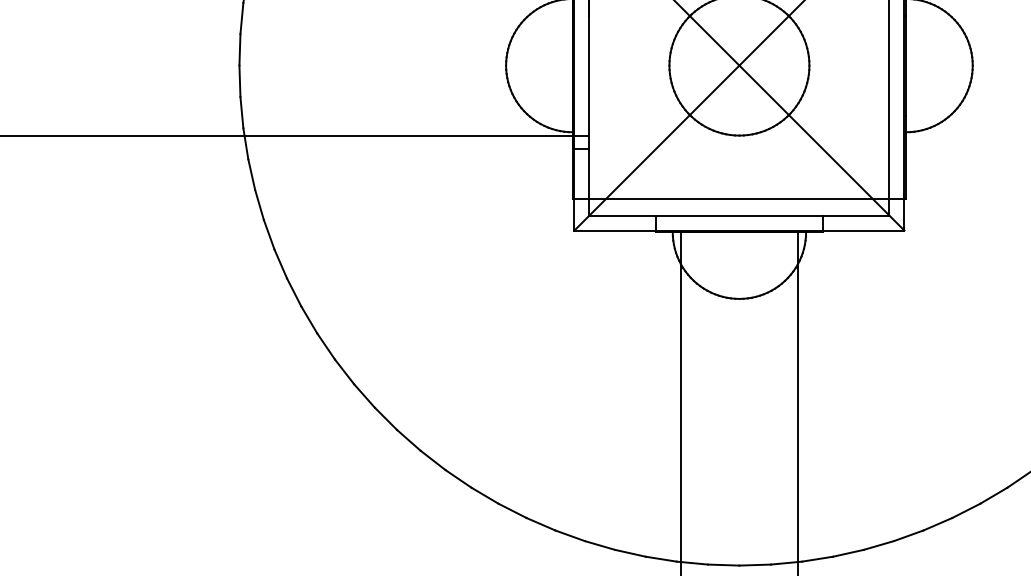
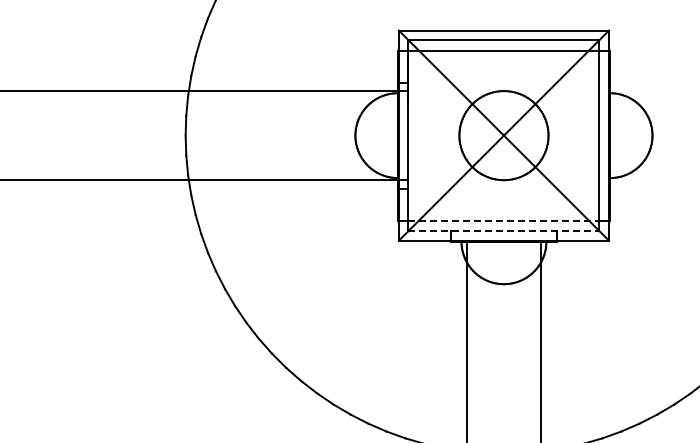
line: (740, 198) -> (504, 220), solid -> dashed
line: (740, 216) -> (504, 231), solid -> dashed

